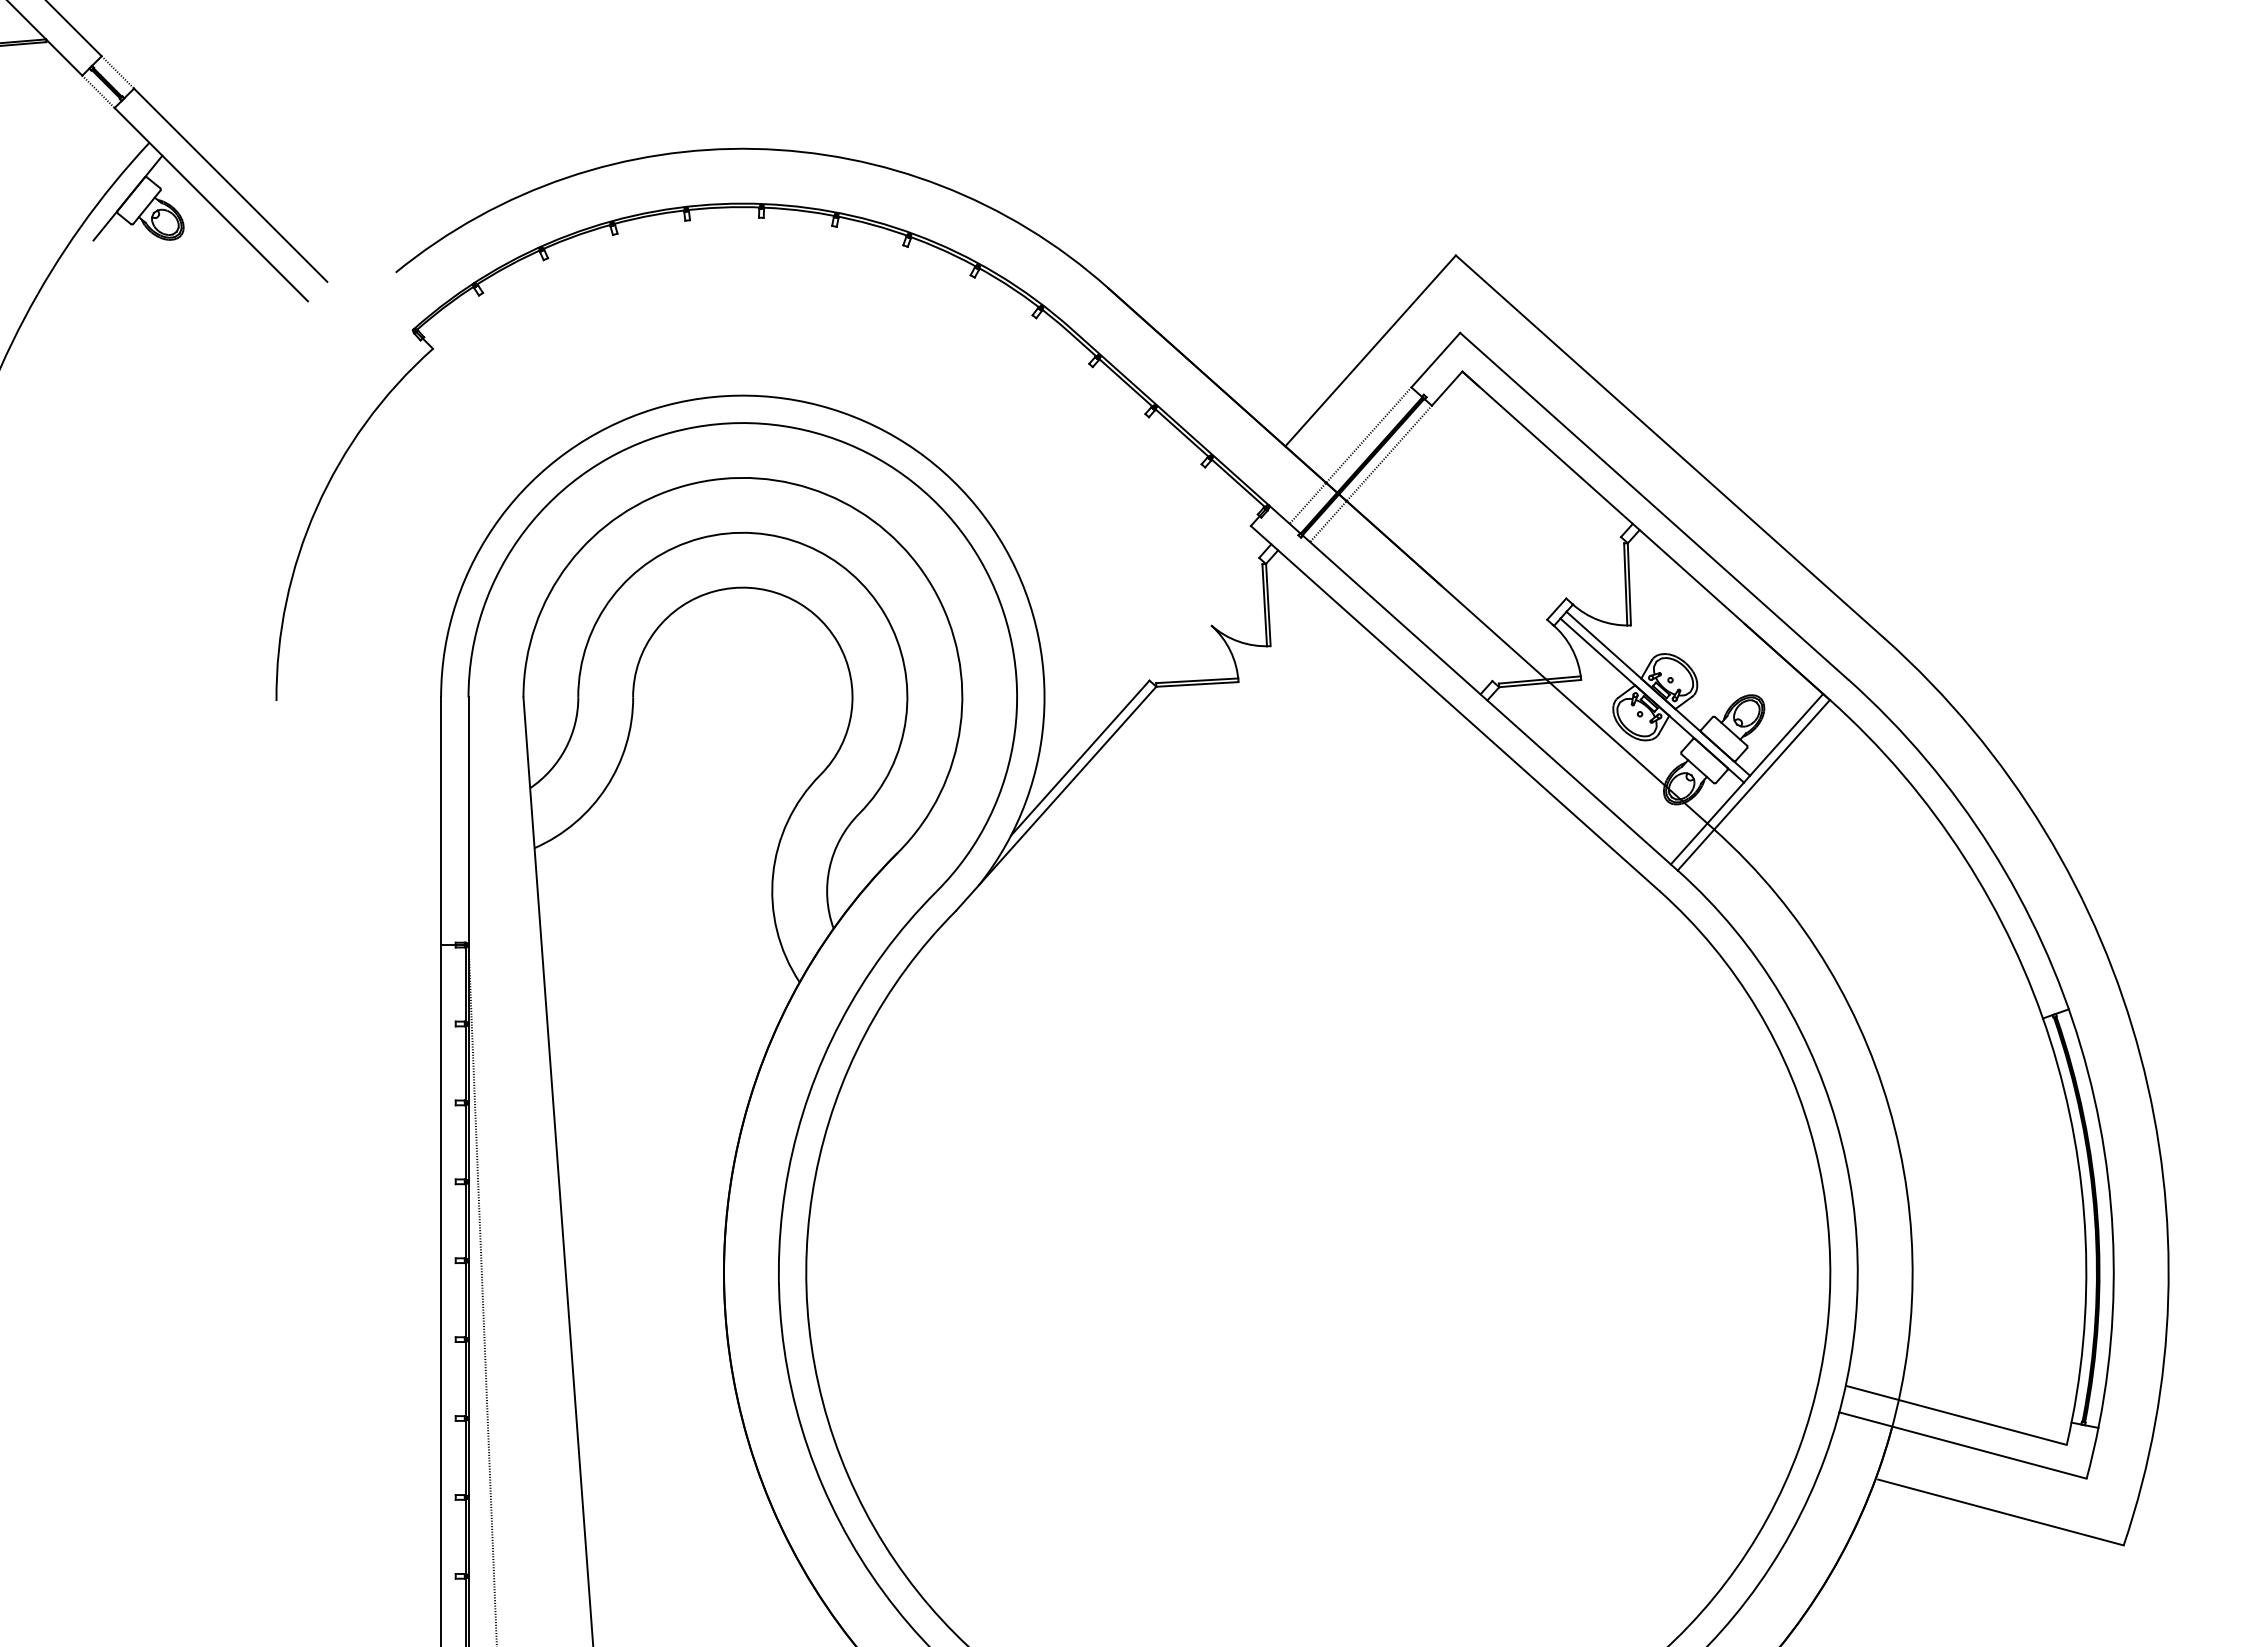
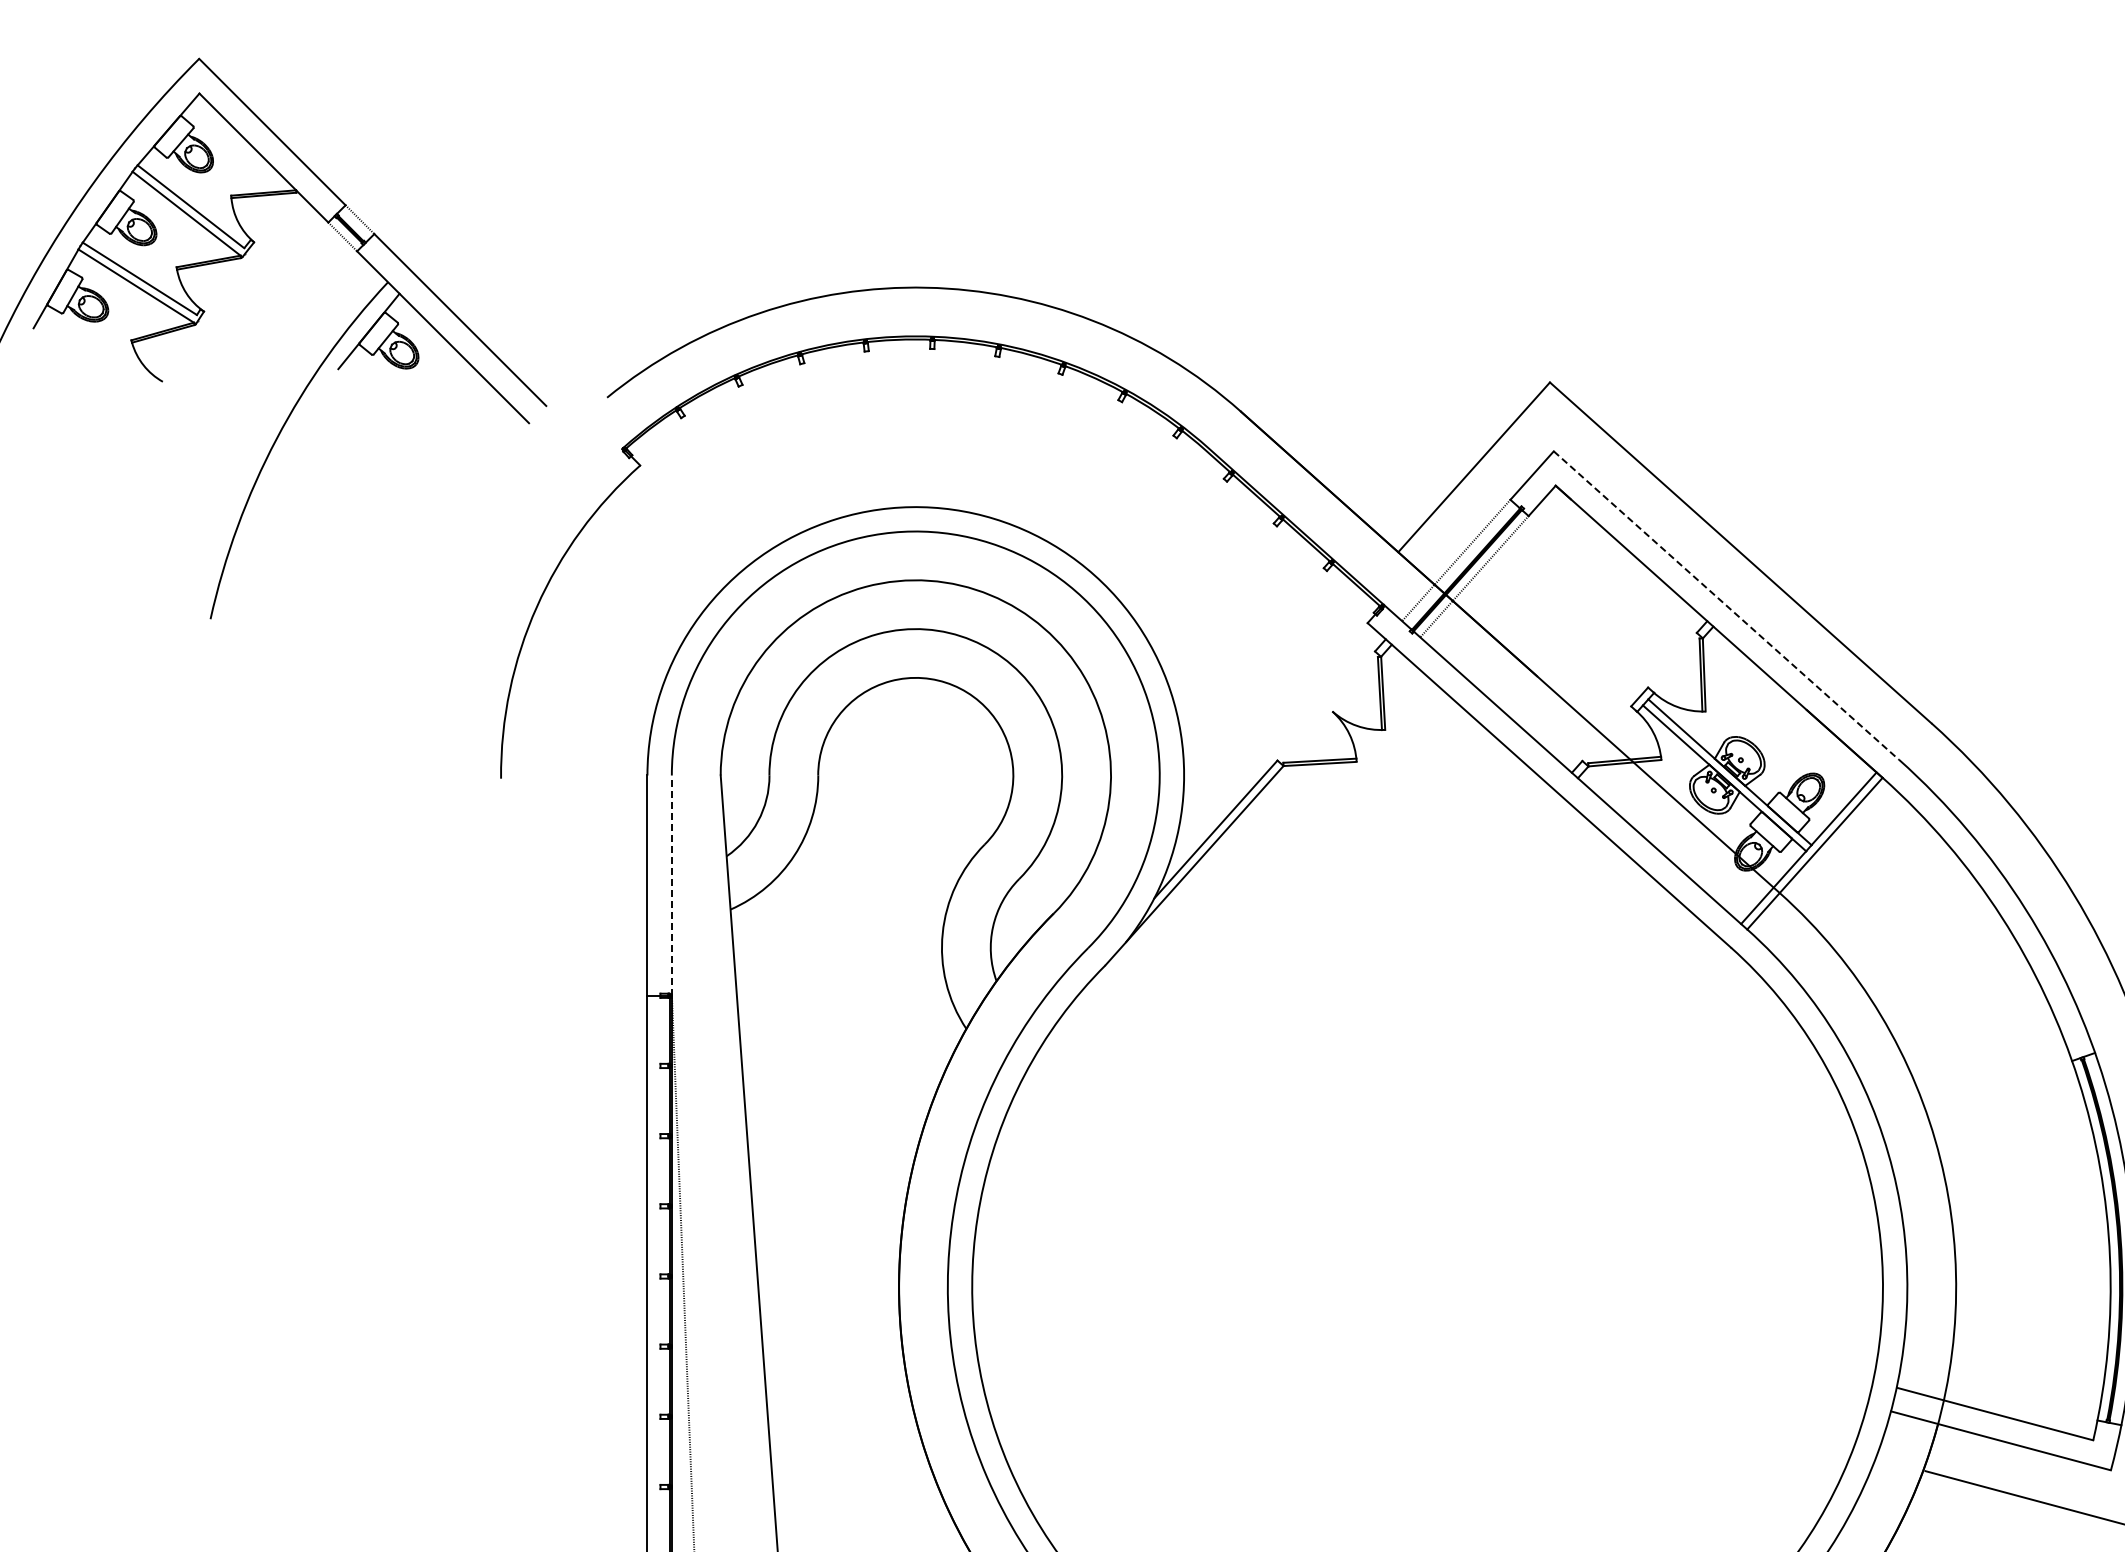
line: (1654, 506) -> (1726, 605), solid -> dashed
line: (468, 821) -> (671, 885), solid -> dashed

